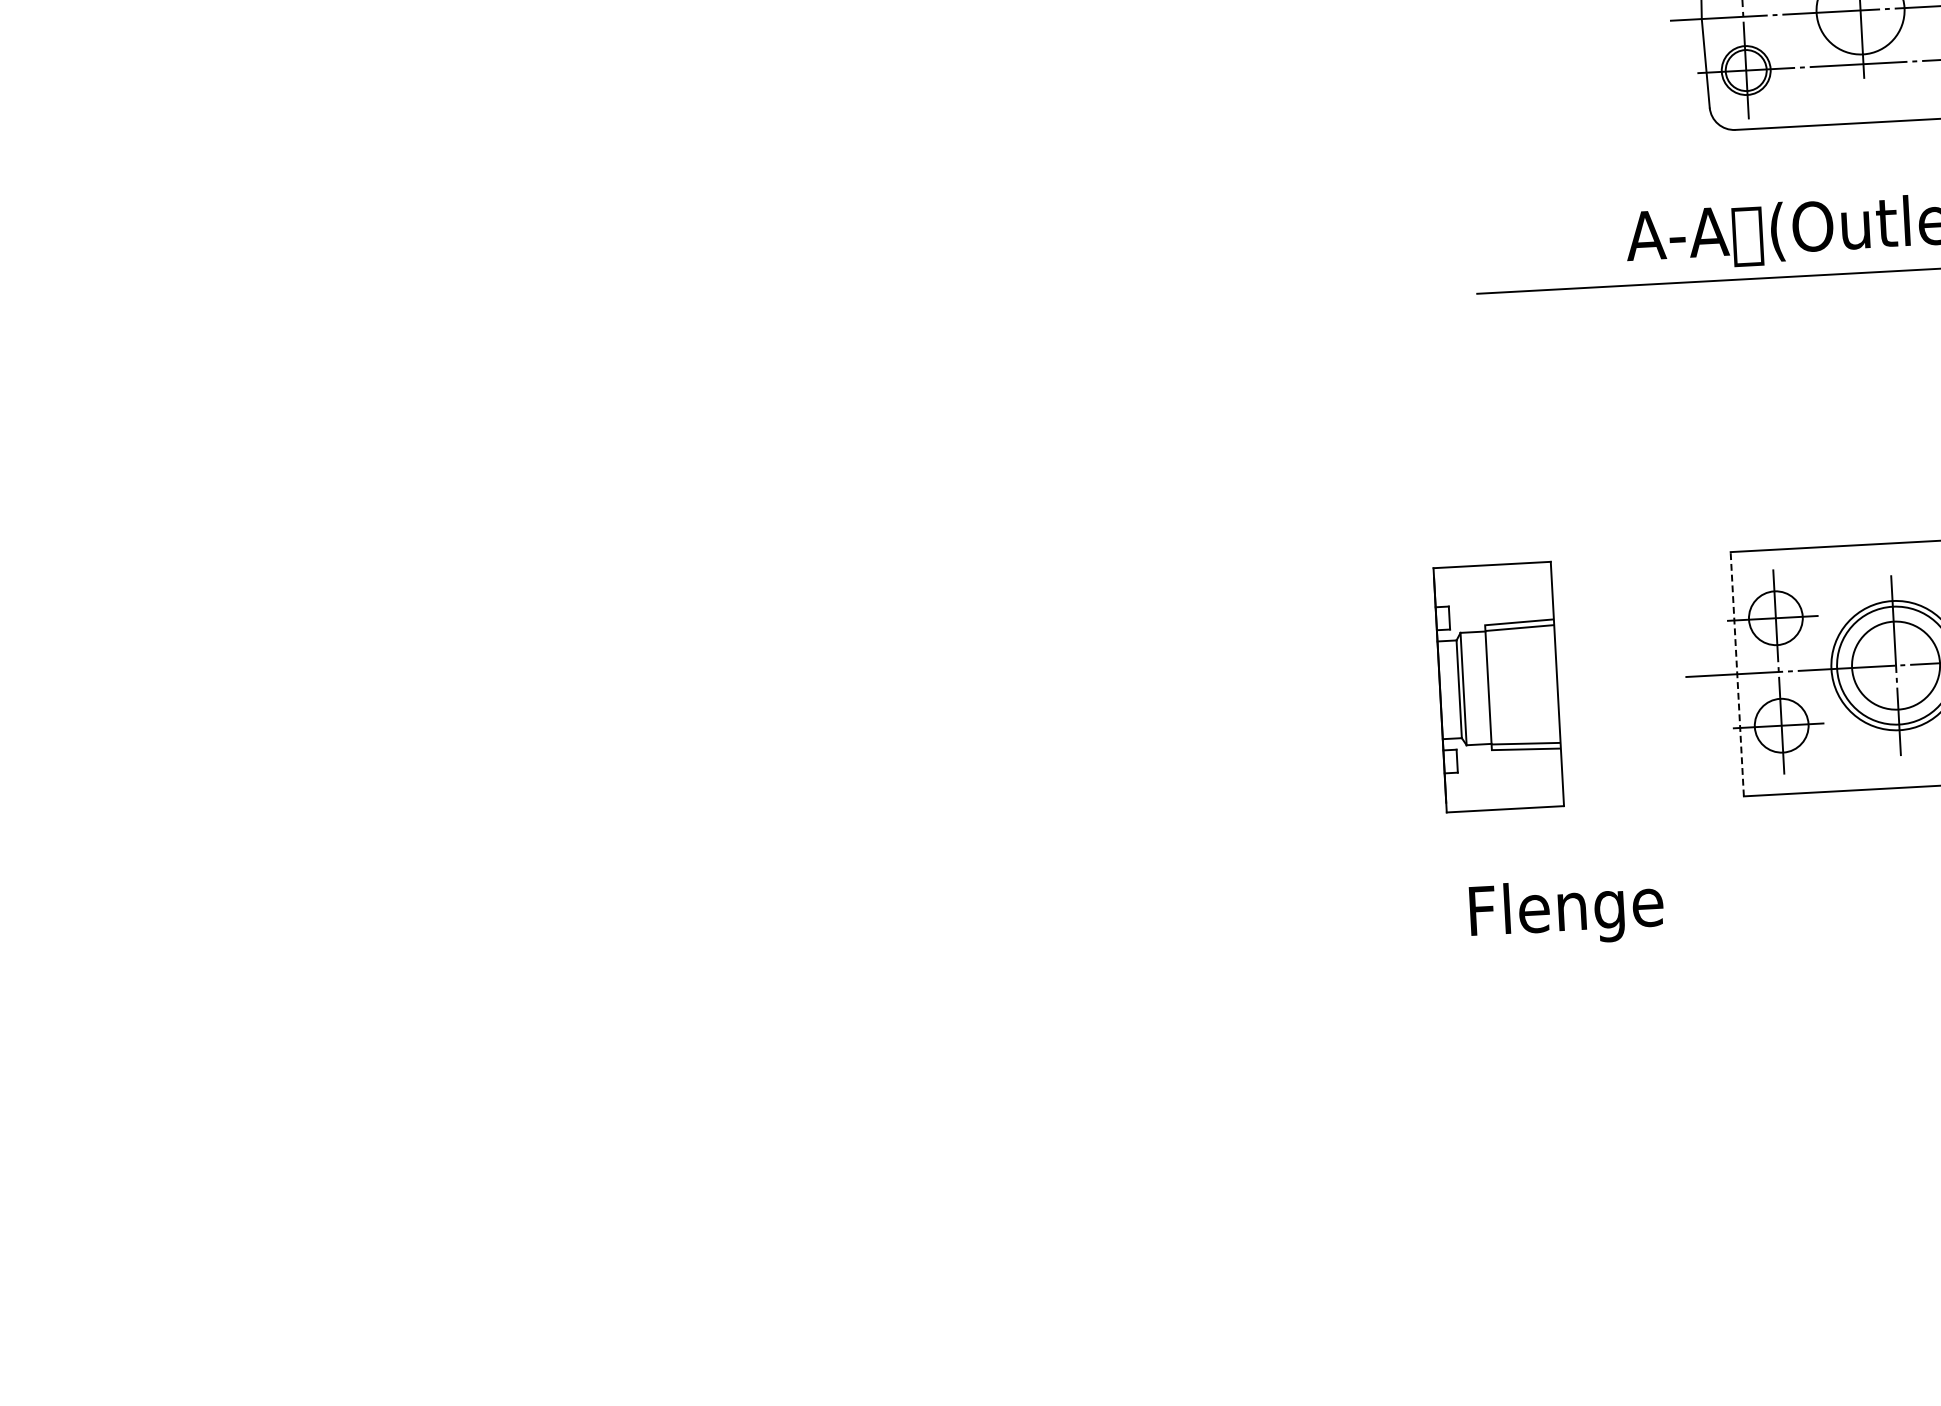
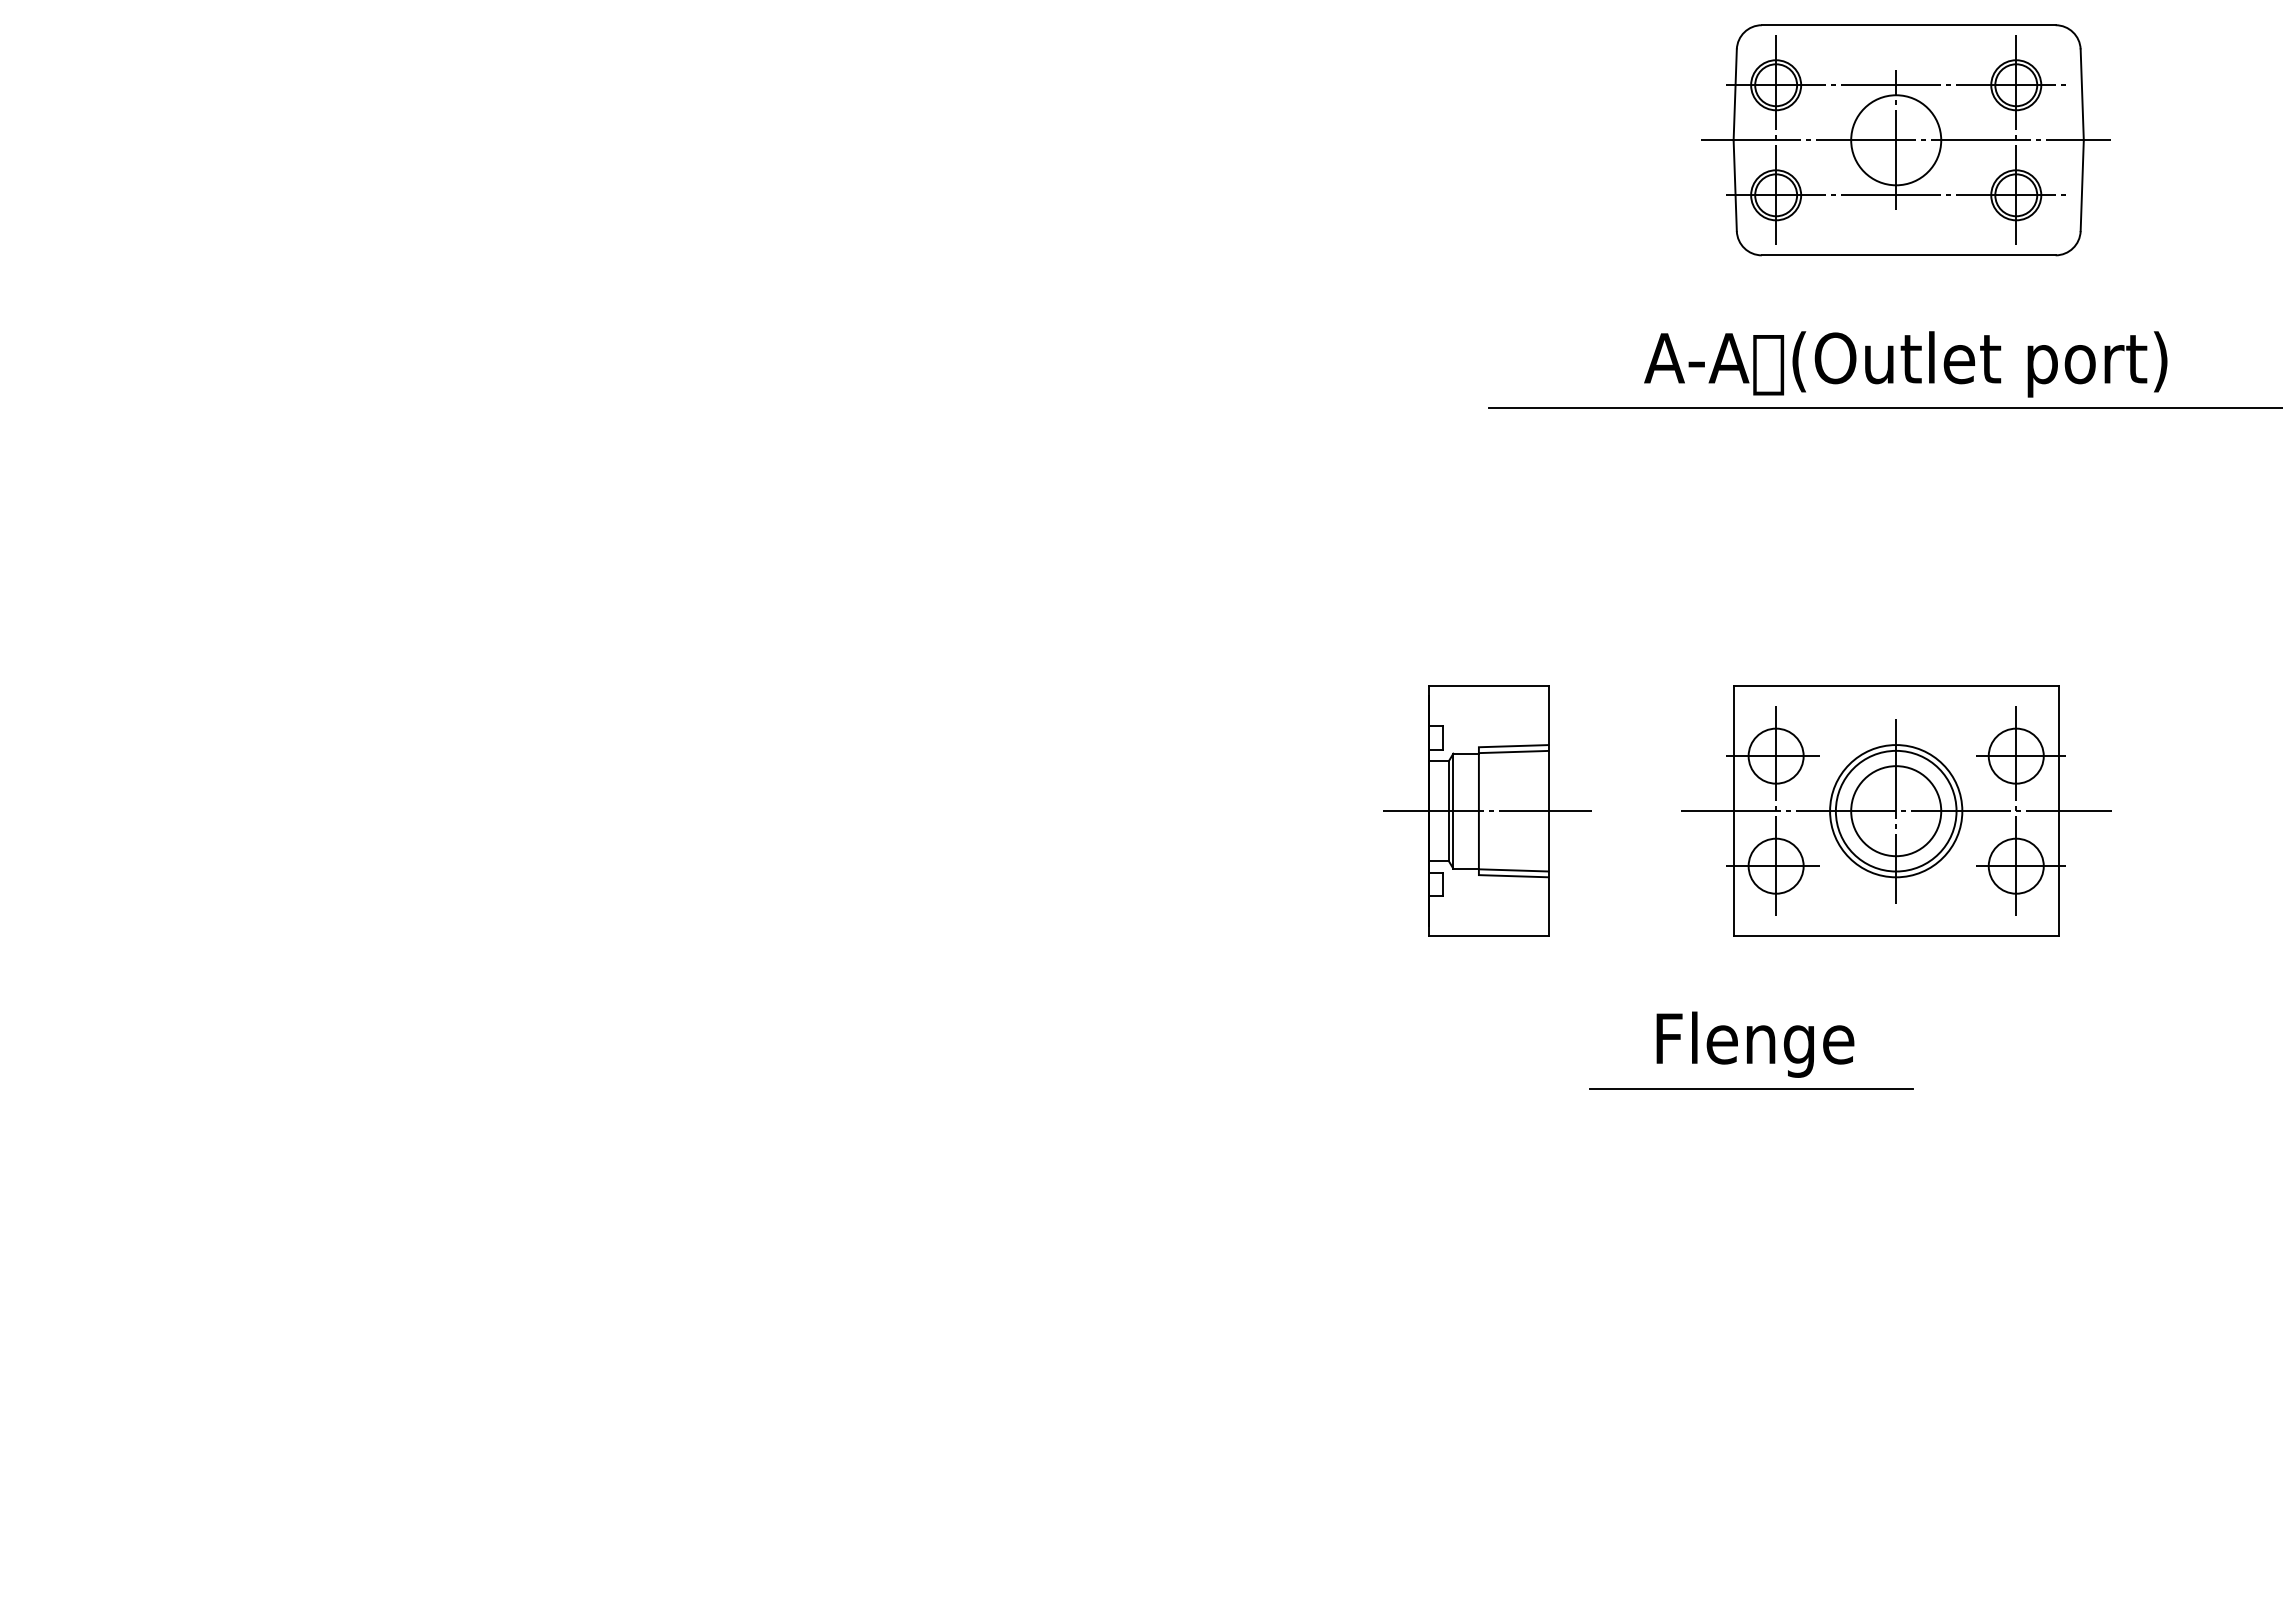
line: (1737, 673) -> (1733, 810), dashed -> solid
line: (1496, 687) -> (1487, 811), added
text: (1566, 911) -> (1755, 1044), moved
line: (1768, 944) -> (1750, 1088), added

